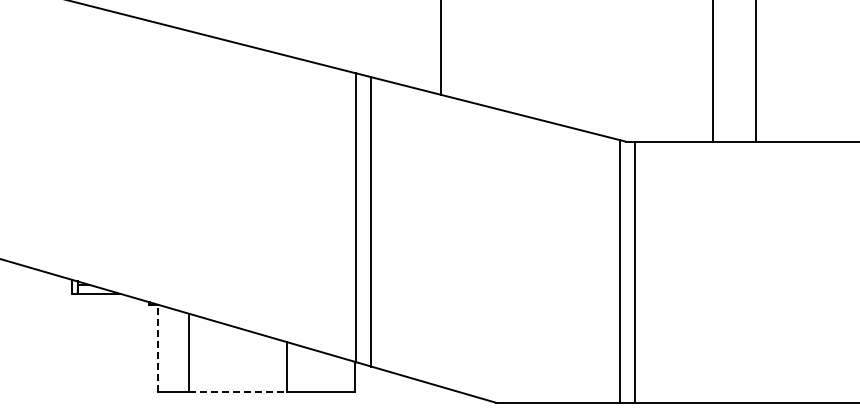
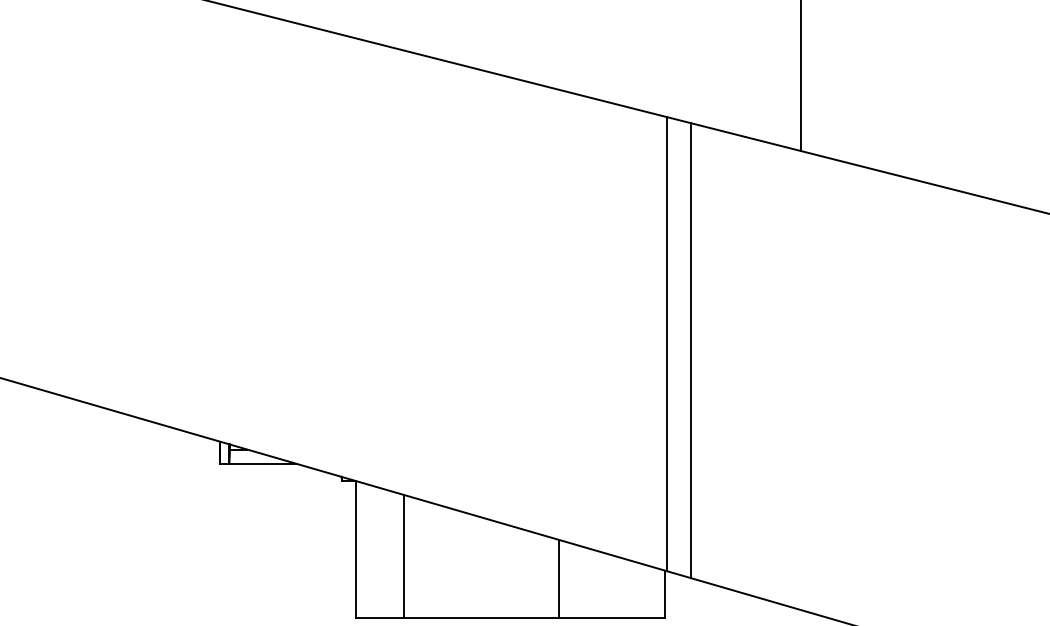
line: (158, 347) -> (356, 548), dashed -> solid
line: (238, 391) -> (482, 617), dashed -> solid

